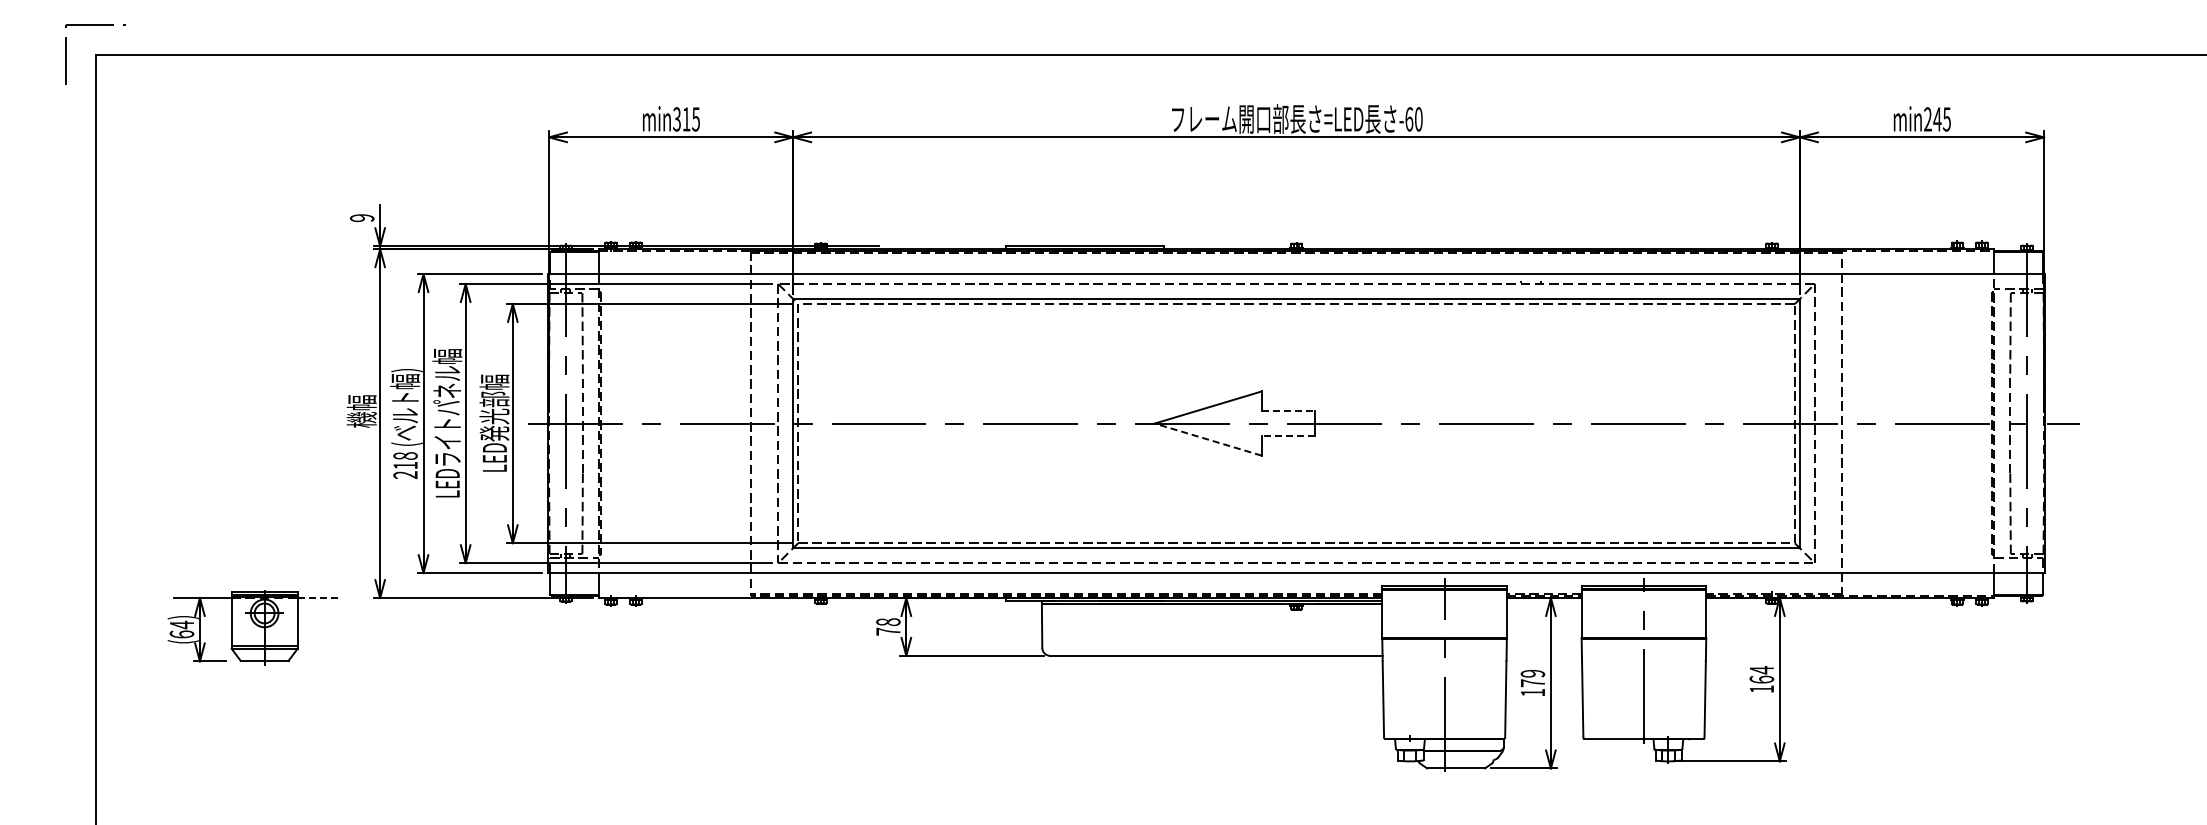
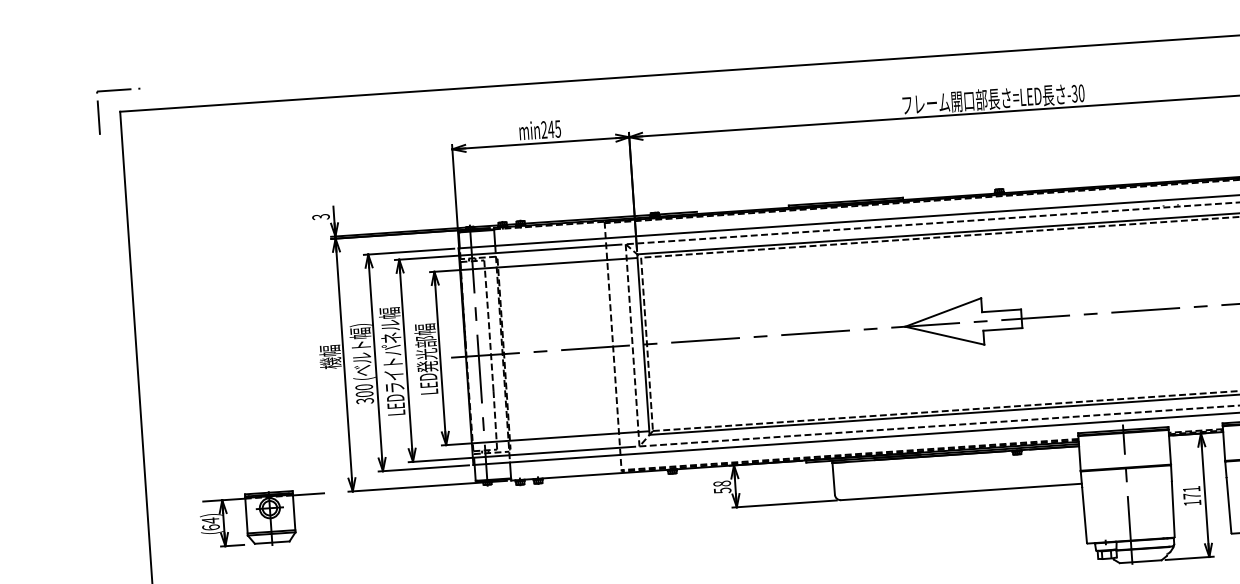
text: (681, 119) -> (547, 129), min315 -> min245
text: (1409, 119) -> (1074, 93), -60 -> -30
text: (362, 218) -> (321, 217), 9 -> 3
line: (1288, 410) -> (1001, 310), dashed -> solid
line: (1288, 436) -> (1002, 329), dashed -> solid
line: (1208, 439) -> (945, 335), dashed -> solid
text: (405, 465) -> (364, 394), 218 -> 300
line: (319, 597) -> (308, 493), dashed -> solid
text: (888, 631) -> (722, 490), 78 -> 58
text: (1532, 673) -> (1191, 489), 179 -> 171

